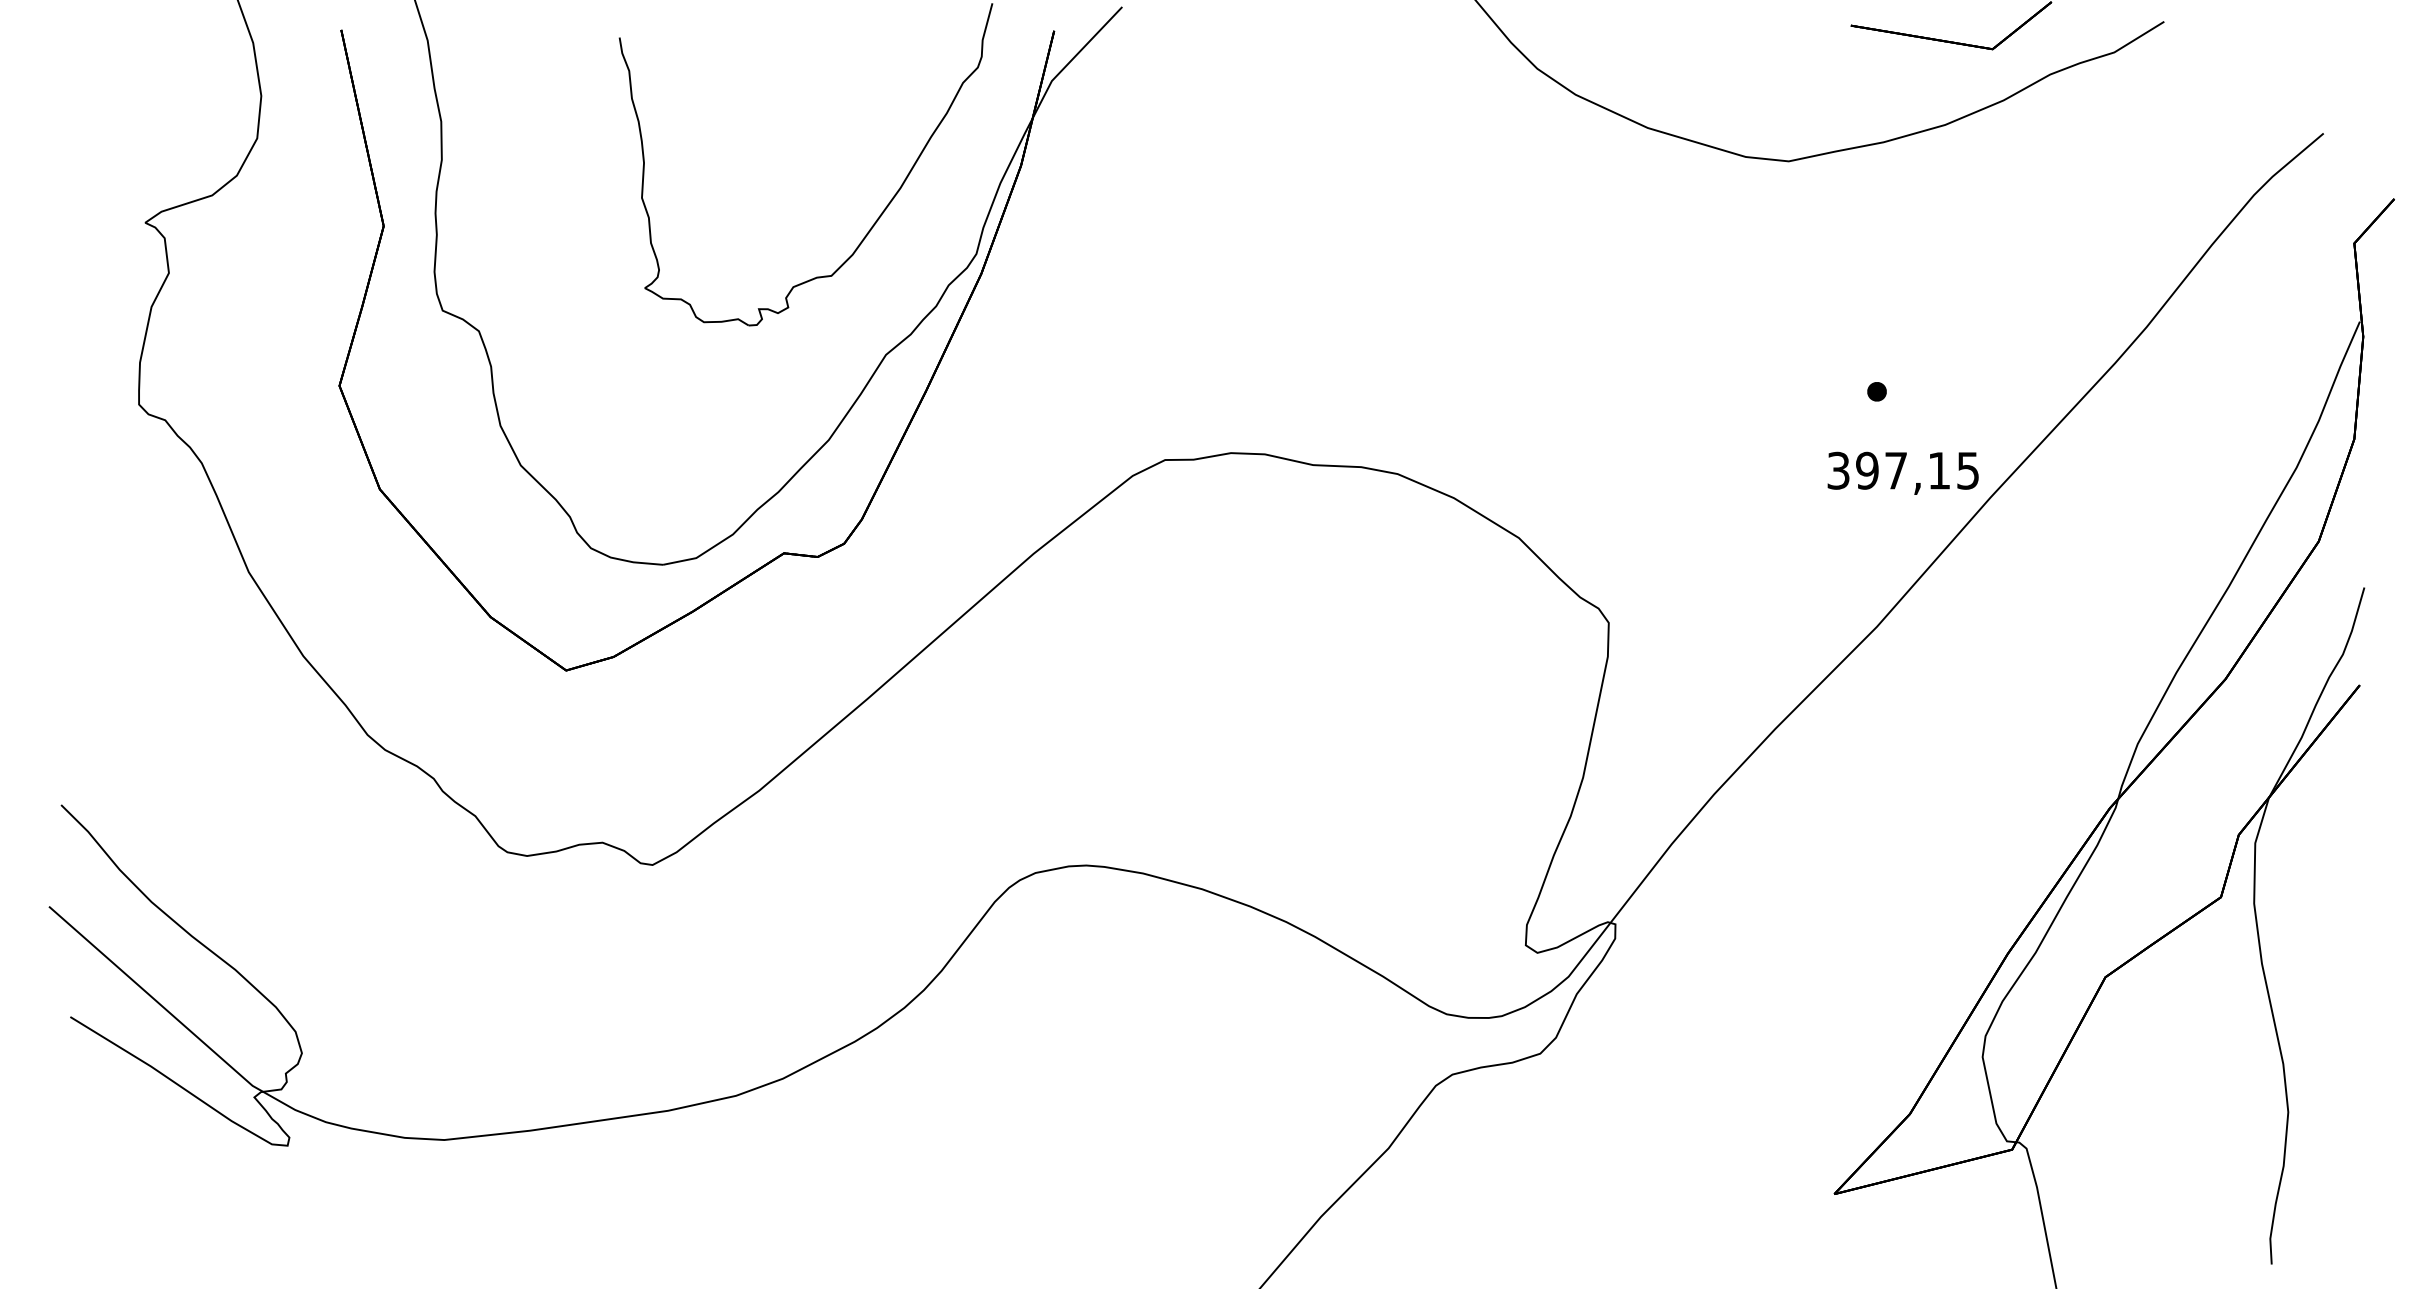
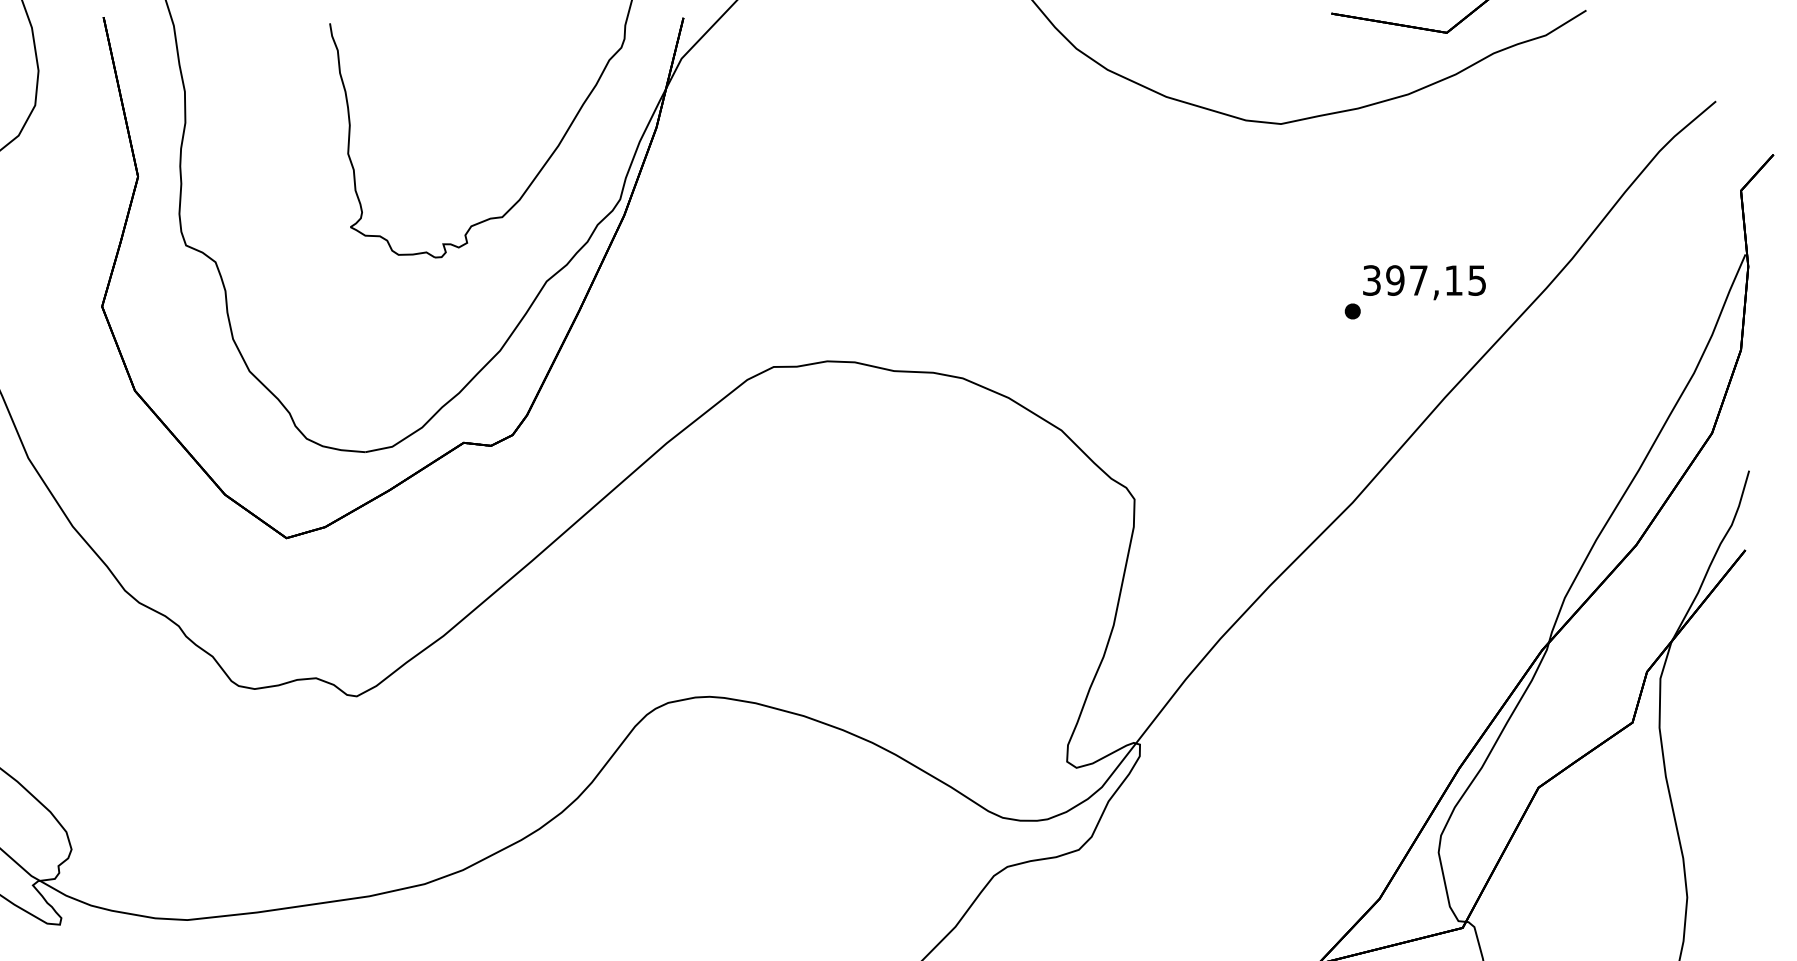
text: (1902, 472) -> (1423, 281), moved

